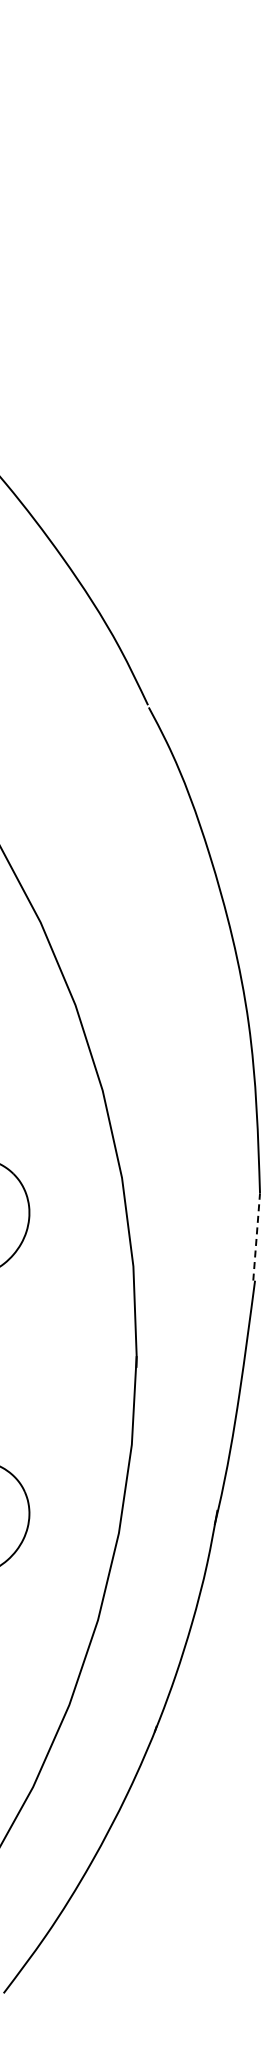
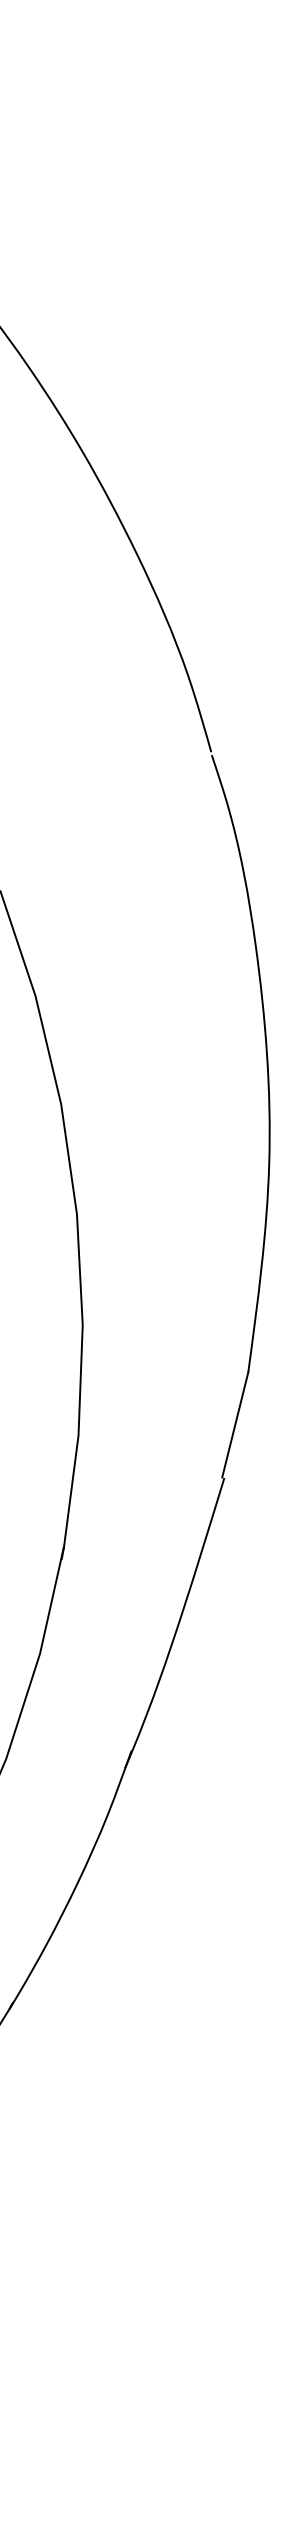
line: (256, 1237) -> (234, 1425), dashed -> solid

